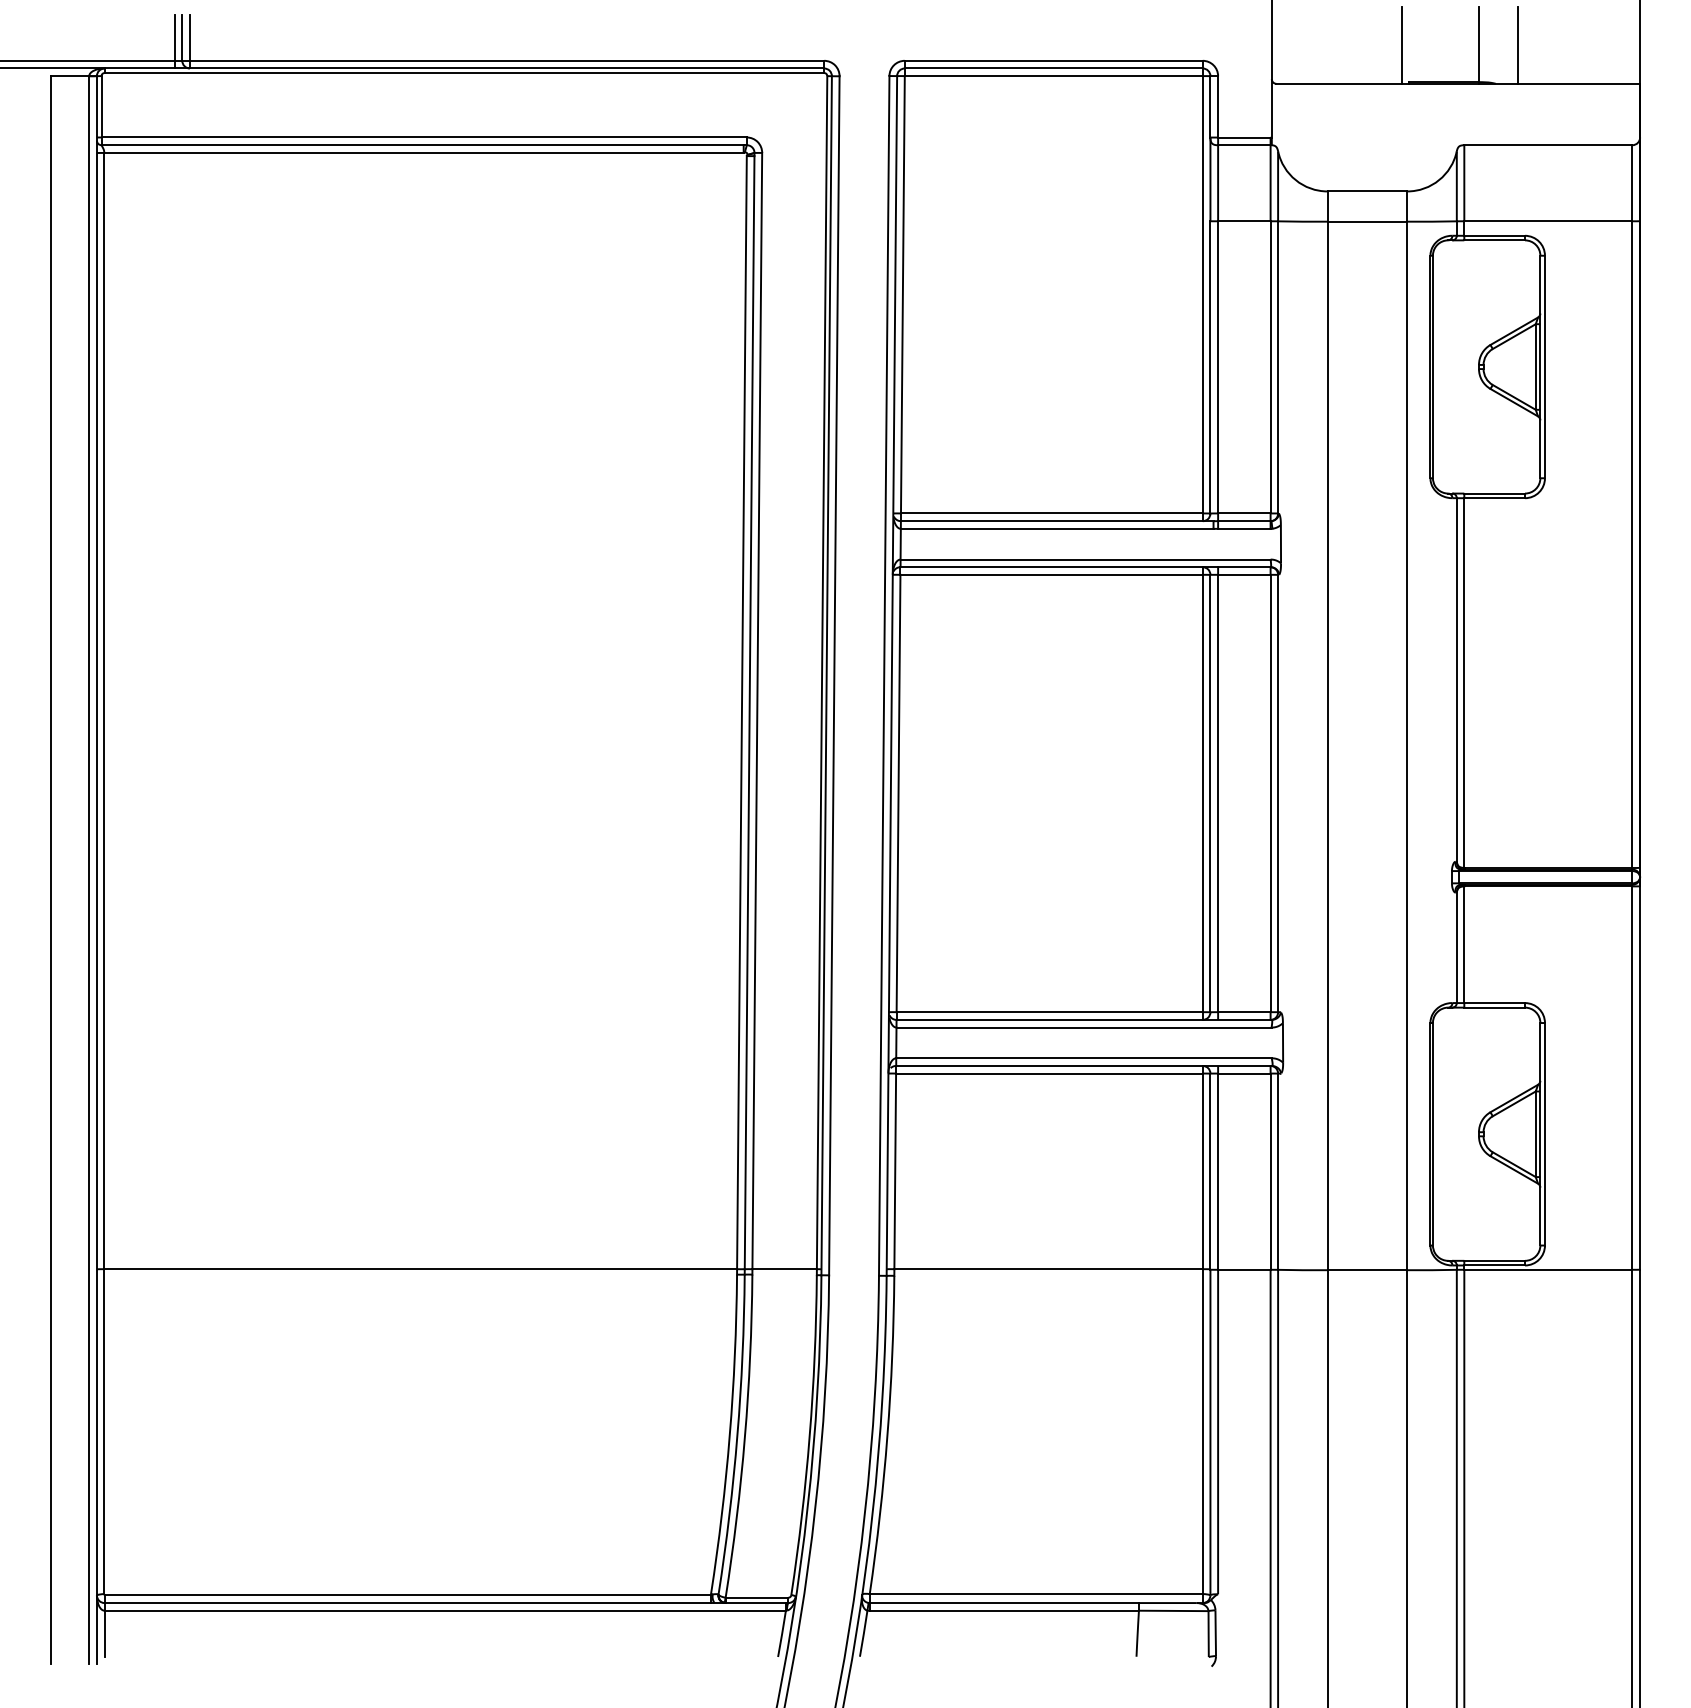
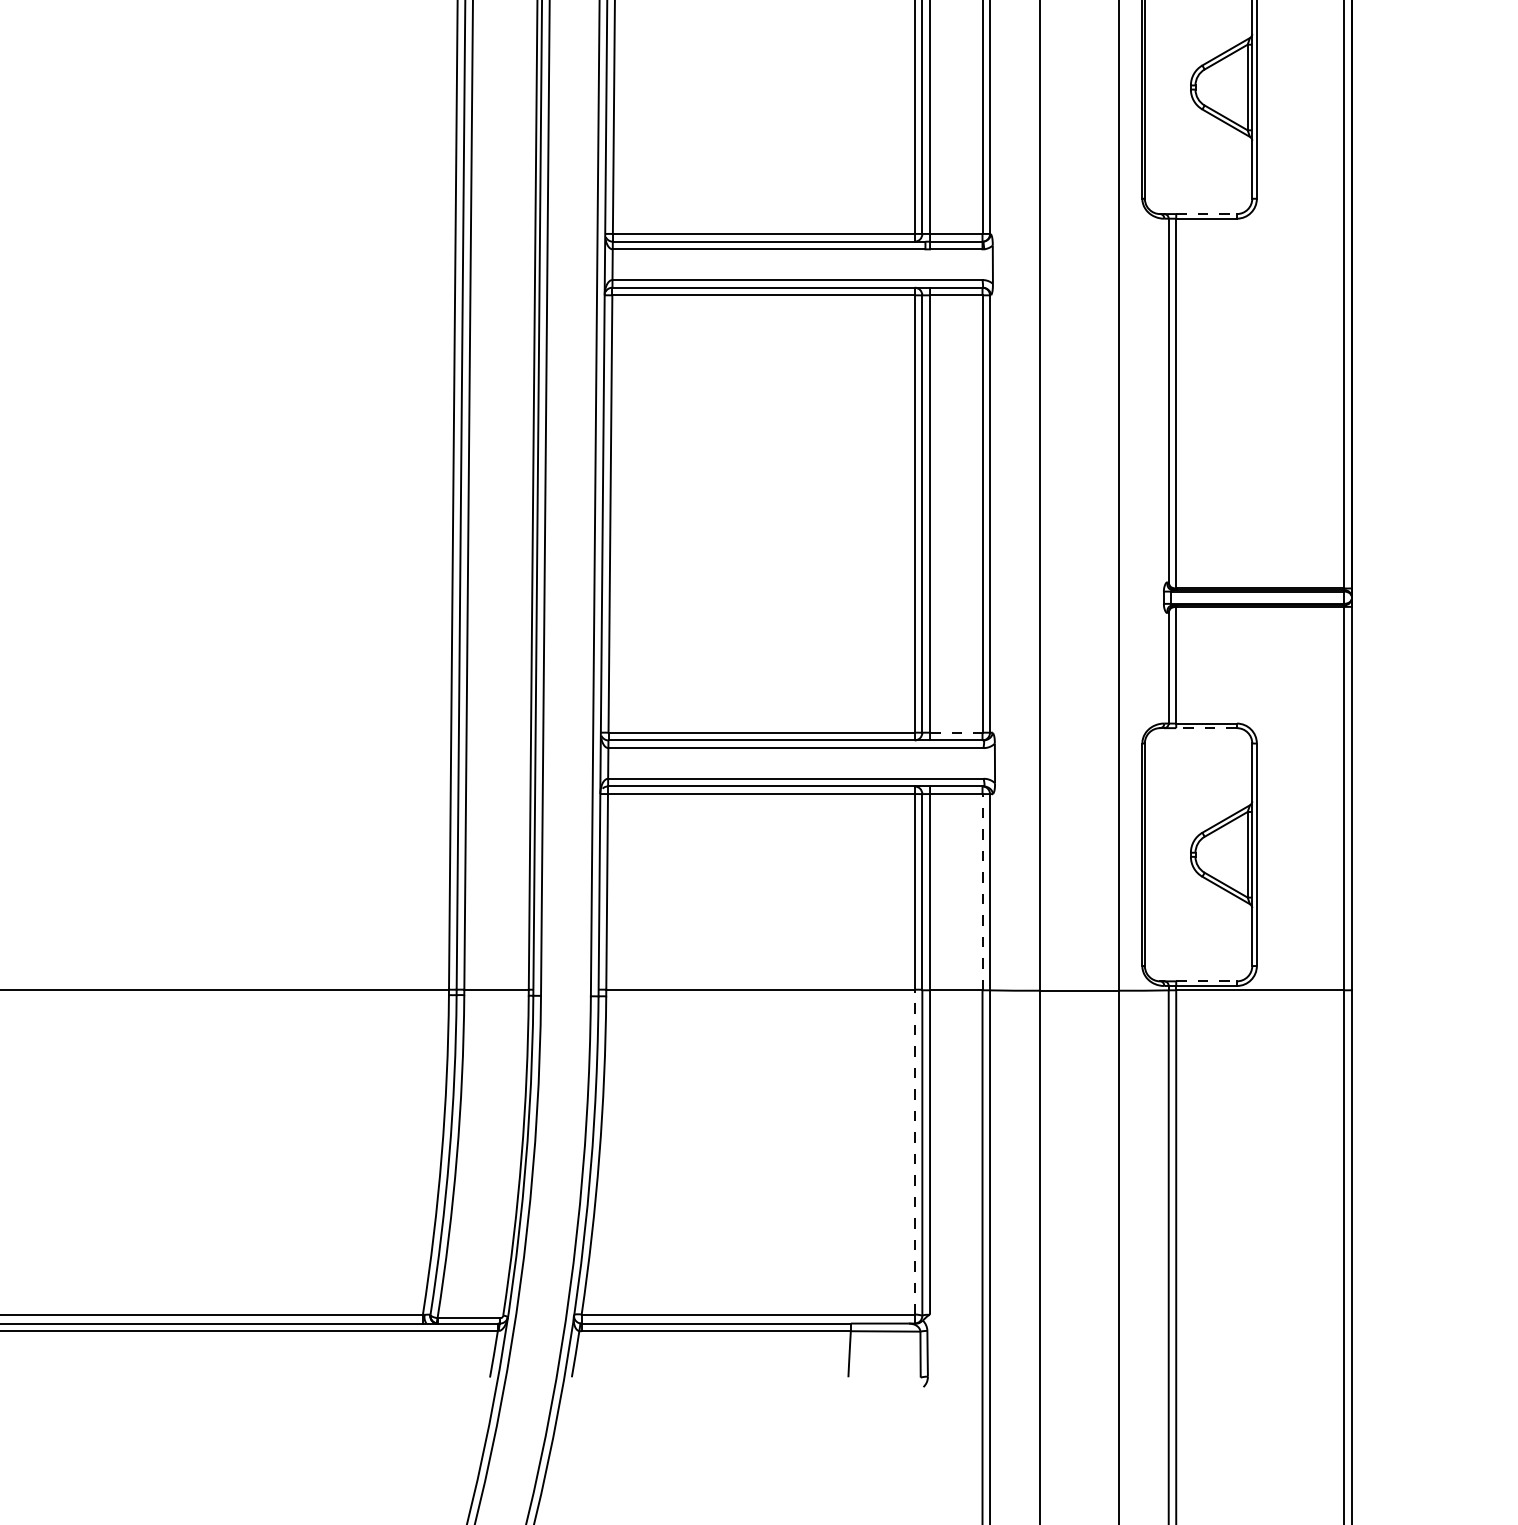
line: (1495, 493) -> (1207, 214), solid -> dashed
line: (1494, 1007) -> (1206, 728), solid -> dashed
line: (1244, 1012) -> (956, 733), solid -> dashed
line: (1270, 1171) -> (982, 892), solid -> dashed
line: (1495, 1260) -> (1207, 981), solid -> dashed
line: (1202, 1431) -> (914, 1152), solid -> dashed

